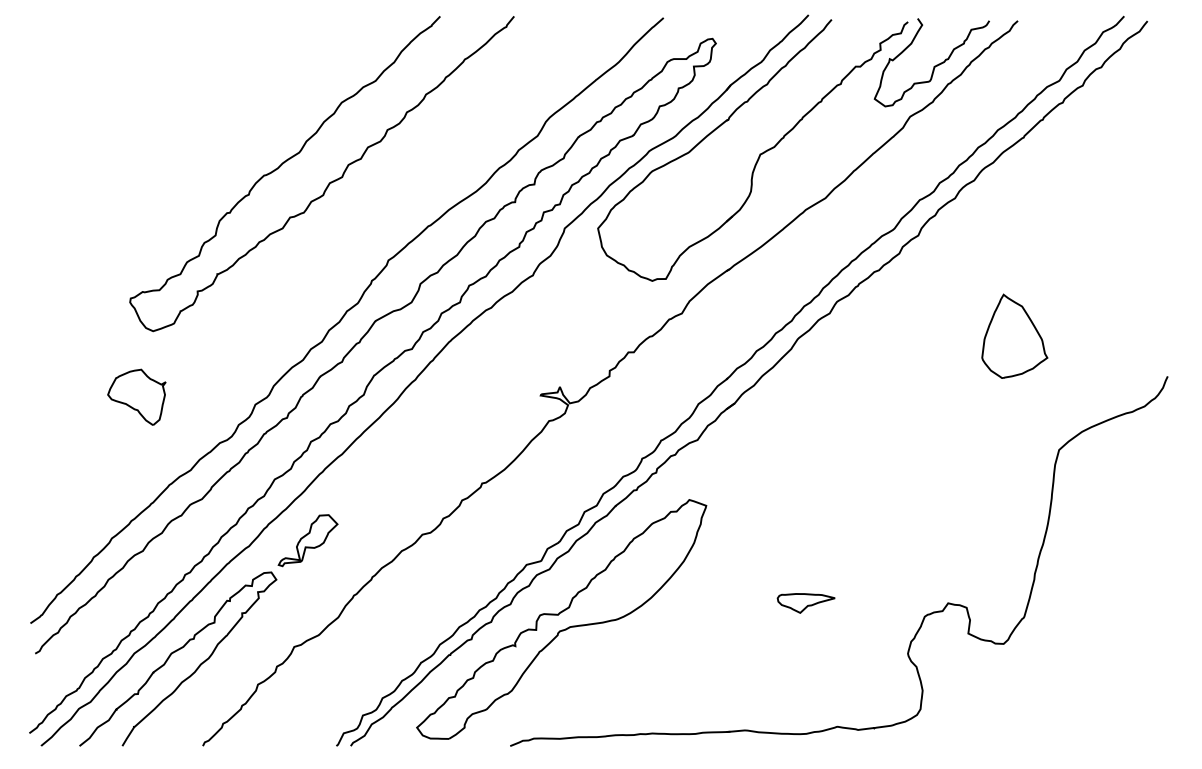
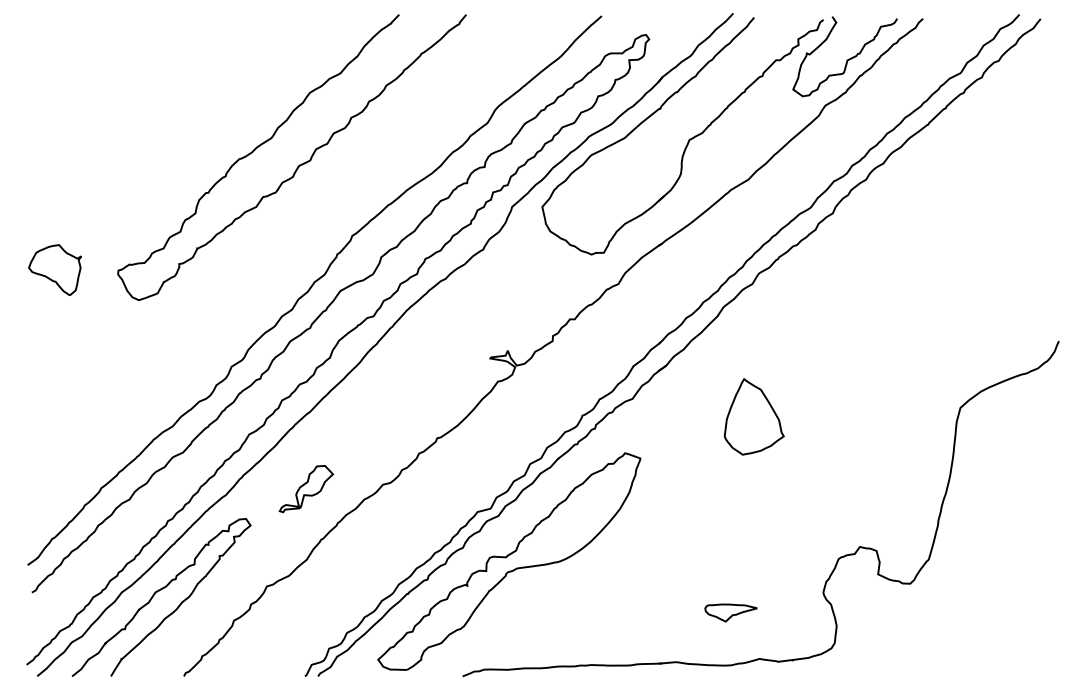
part: (1013, 335) -> (753, 416), moved
part: (136, 396) -> (54, 269), moved
part: (308, 541) -> (306, 489), moved
part: (805, 602) -> (730, 612), moved

